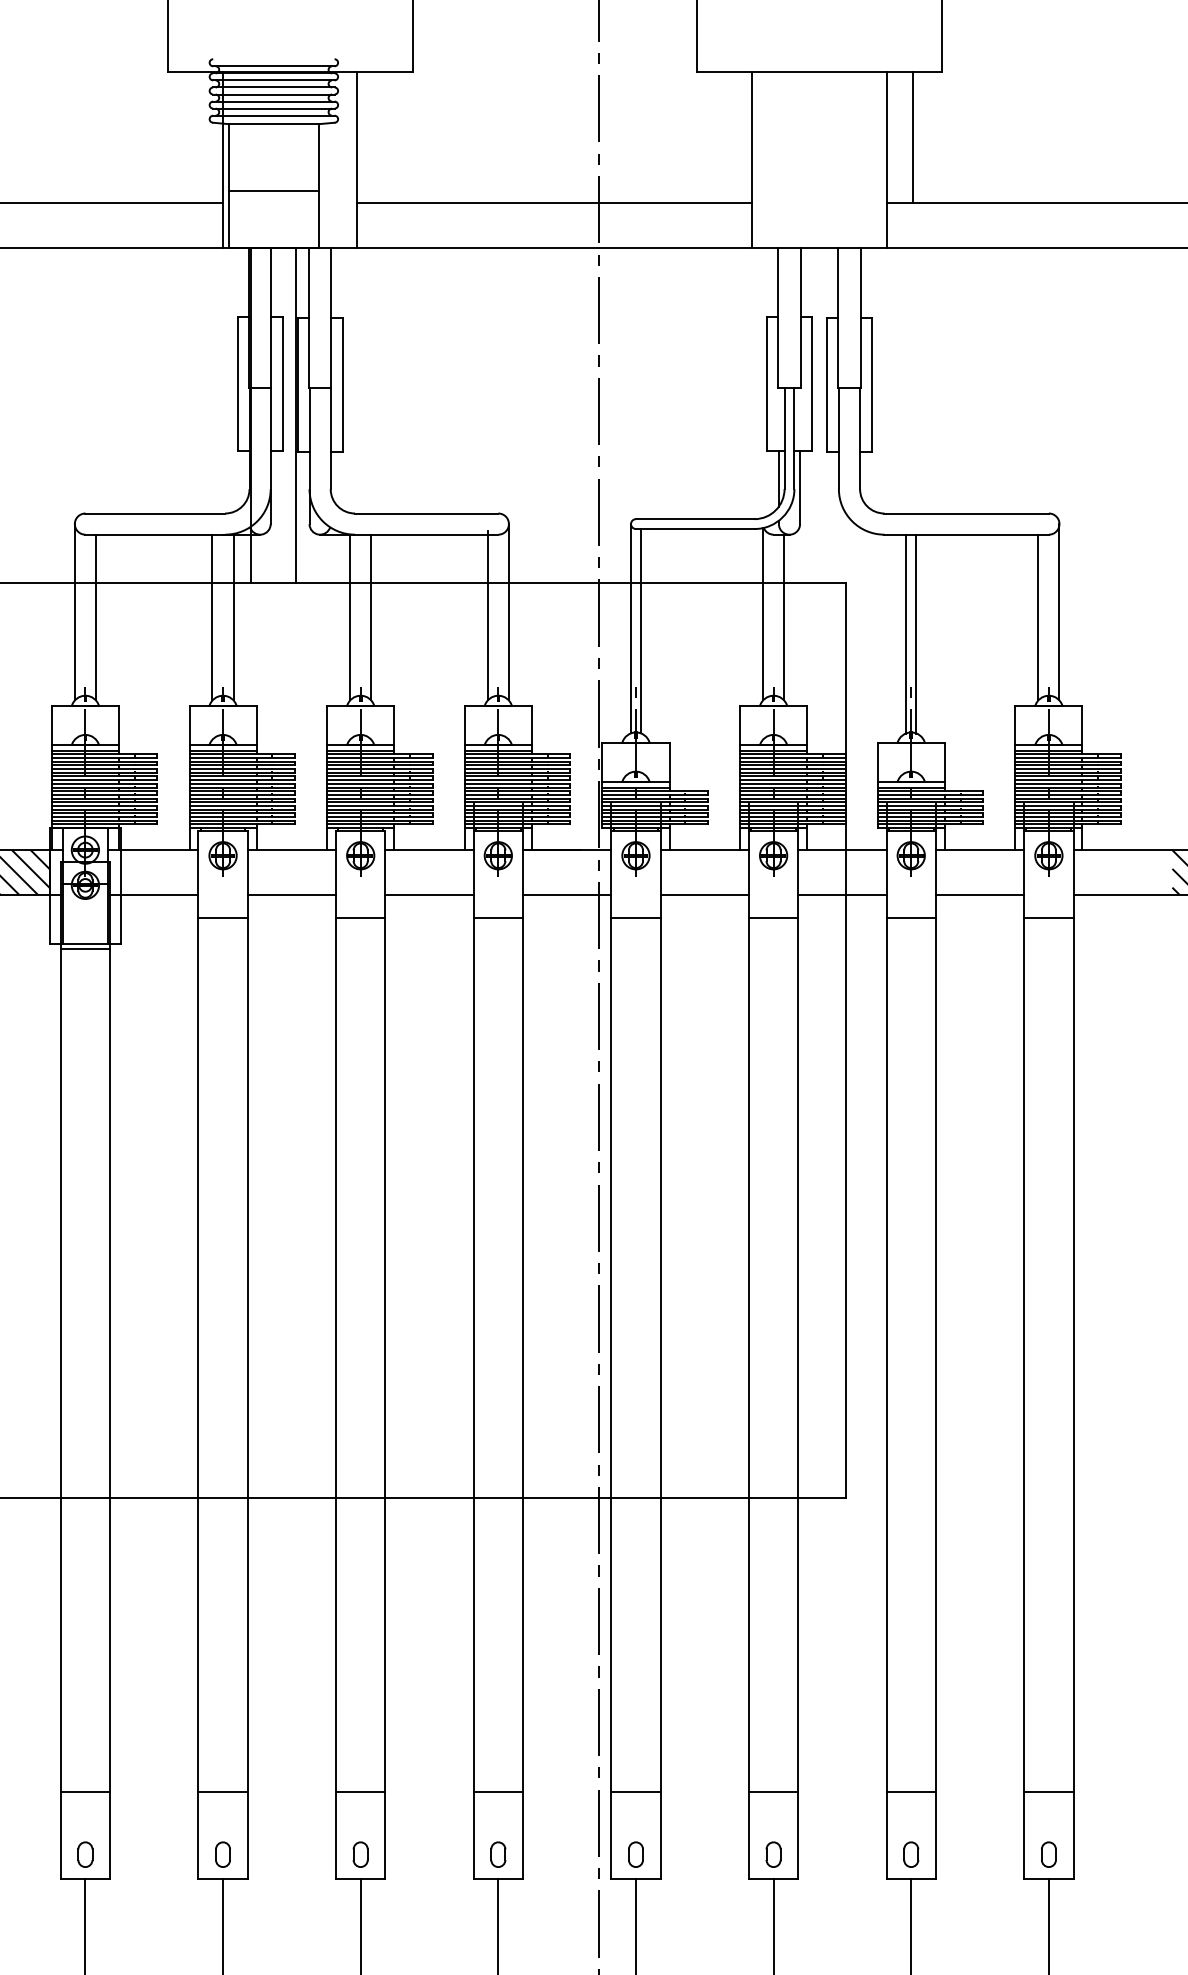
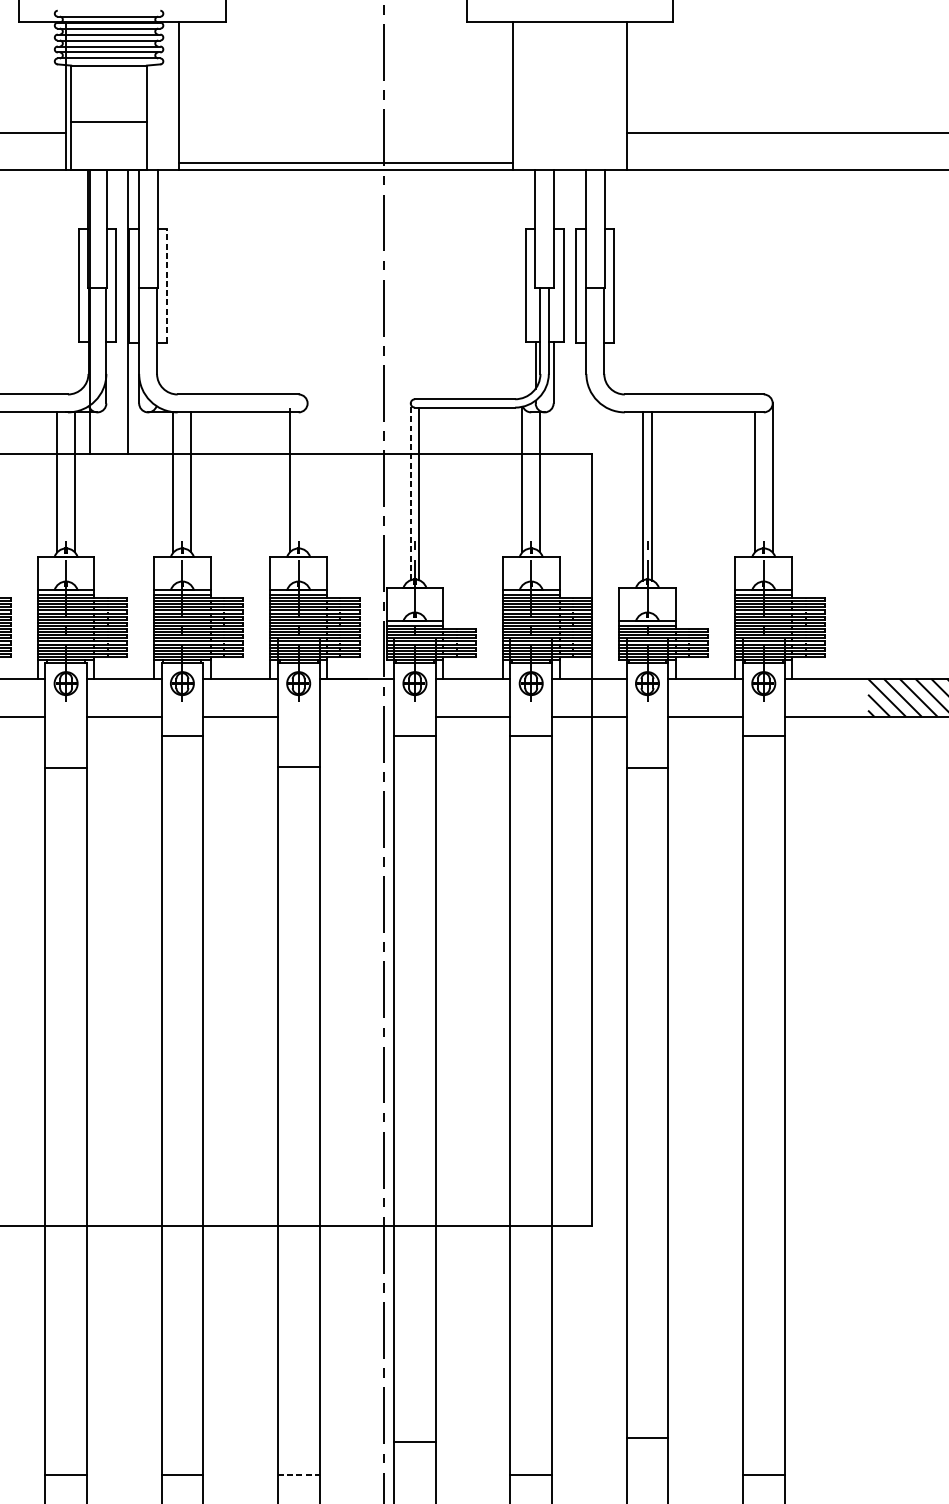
line: (912, 137) -> (648, 76), removed
line: (554, 203) -> (346, 163), moved
line: (342, 384) -> (167, 285), solid -> dashed
line: (508, 612) -> (307, 478), removed
line: (631, 628) -> (411, 491), solid -> dashed
line: (567, 894) -> (357, 716), removed
line: (222, 918) -> (65, 767), moved
line: (498, 918) -> (298, 767), moved
line: (910, 918) -> (646, 767), moved
line: (498, 1792) -> (298, 1474), solid -> dashed
line: (635, 1792) -> (414, 1442), moved
line: (910, 1792) -> (646, 1438), moved

